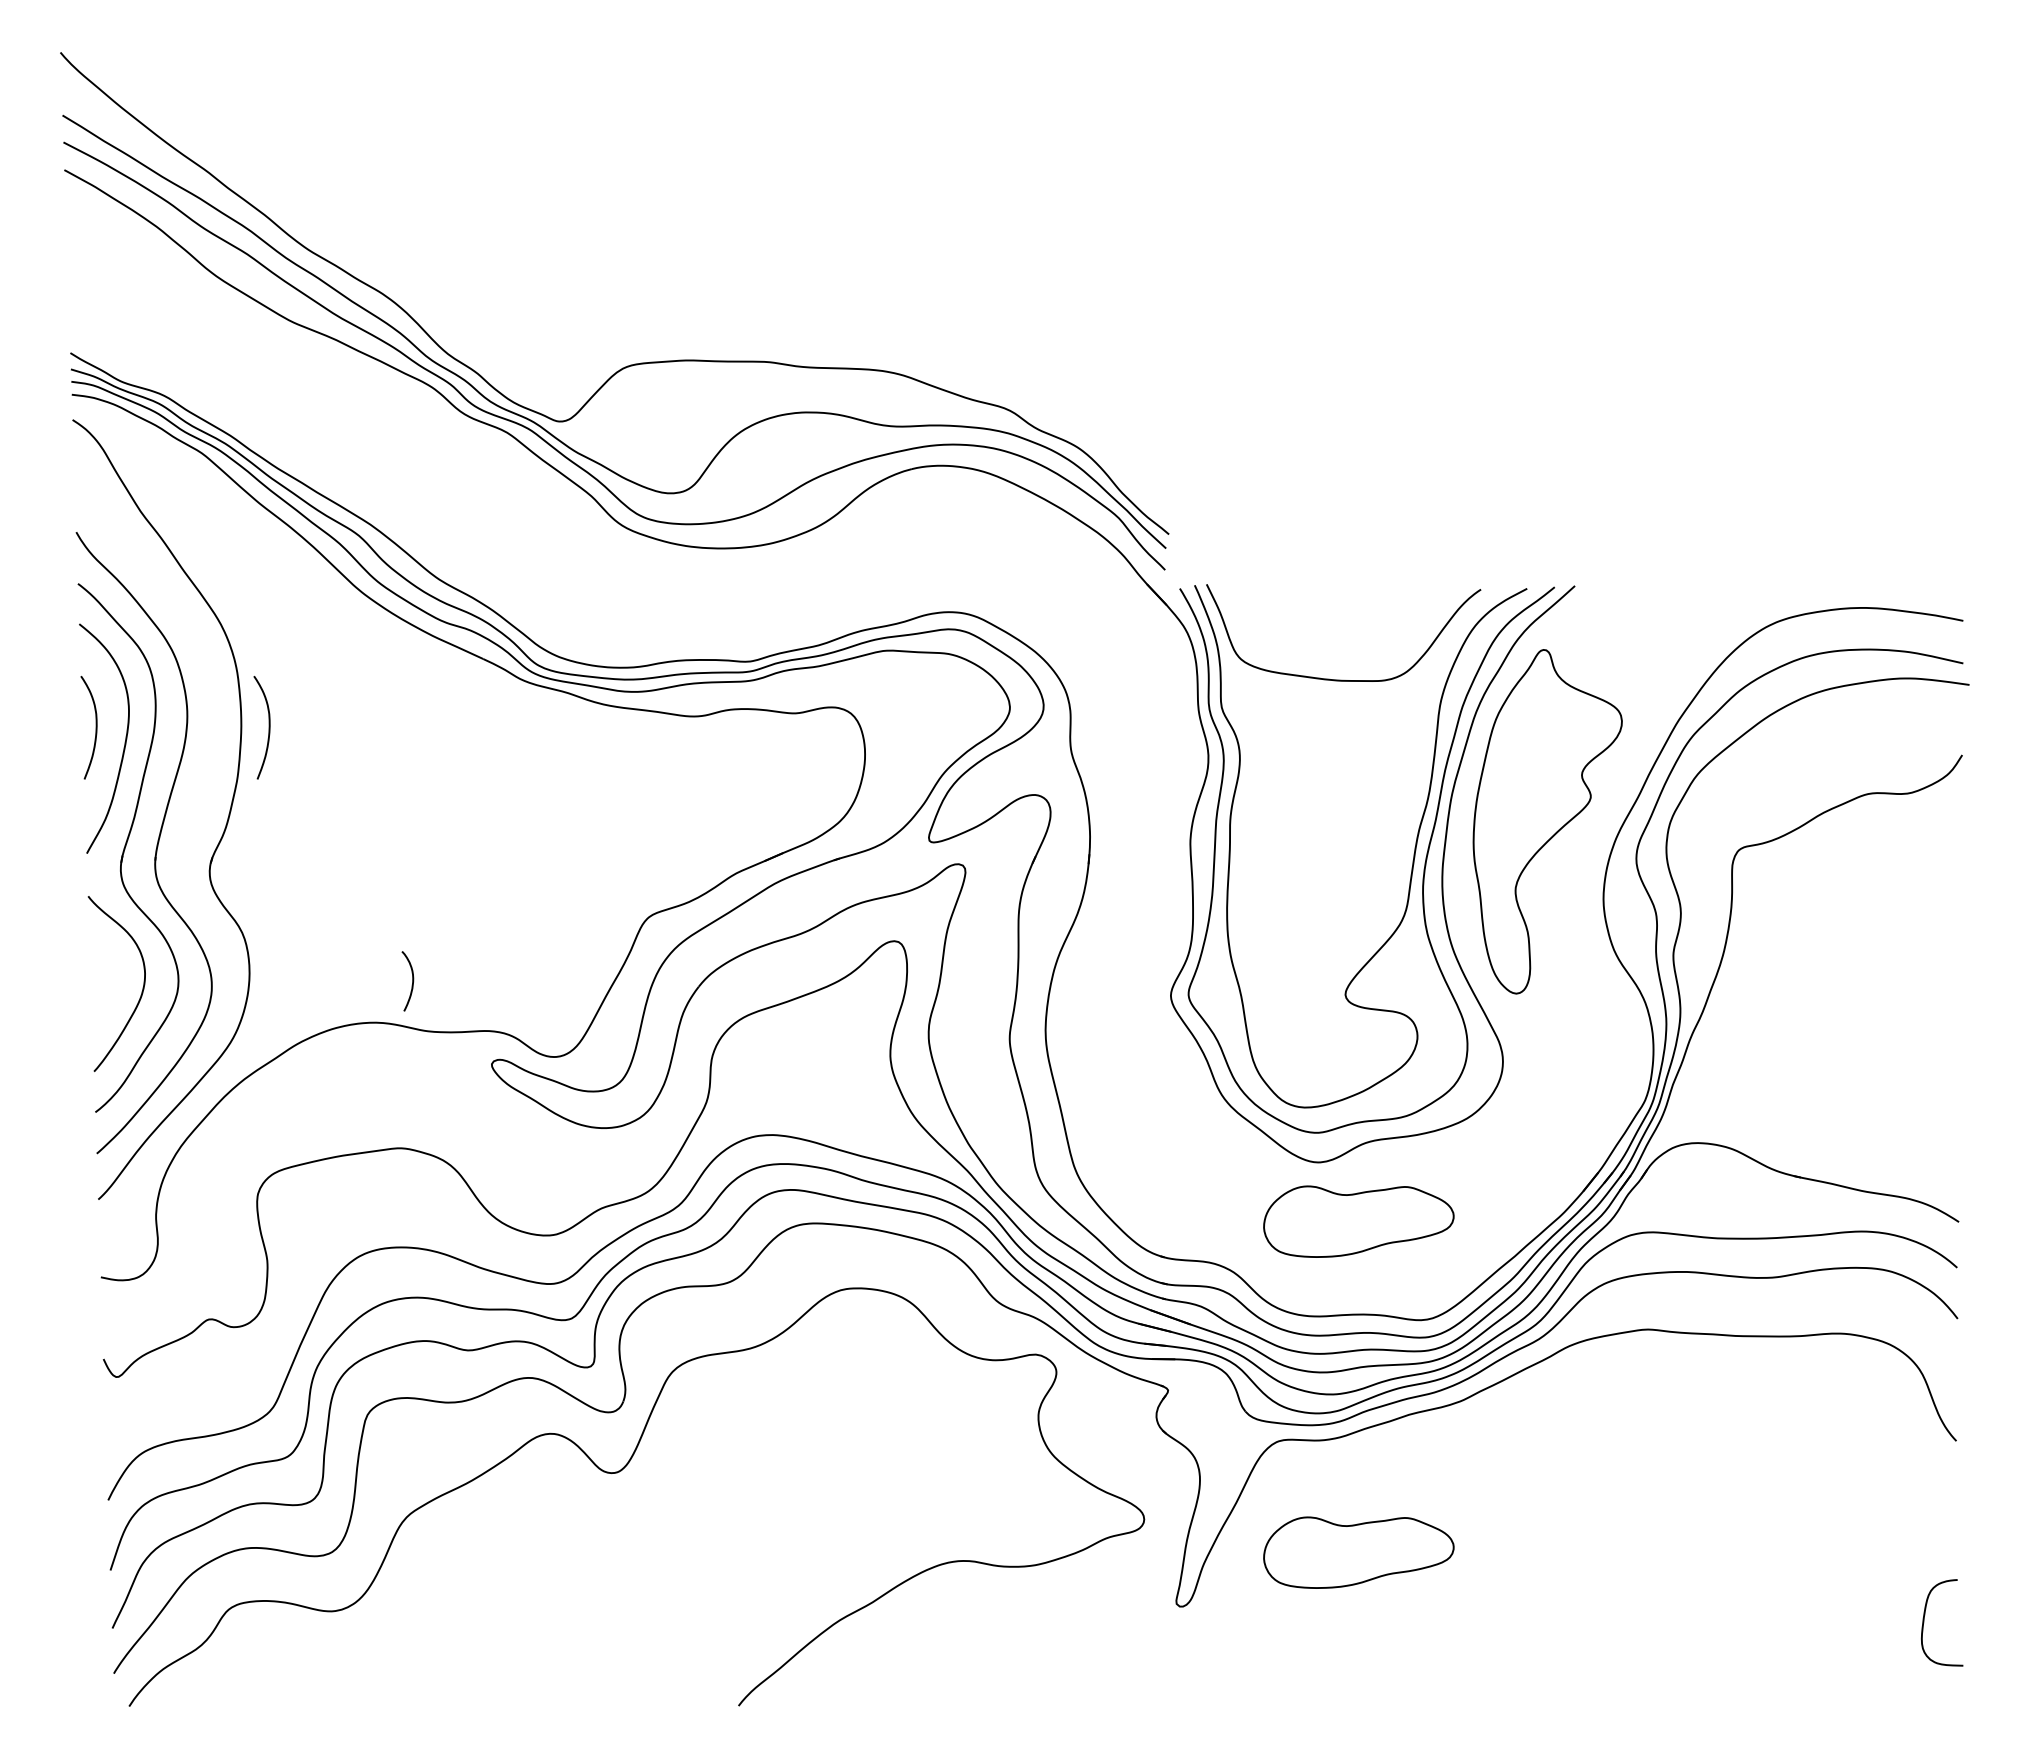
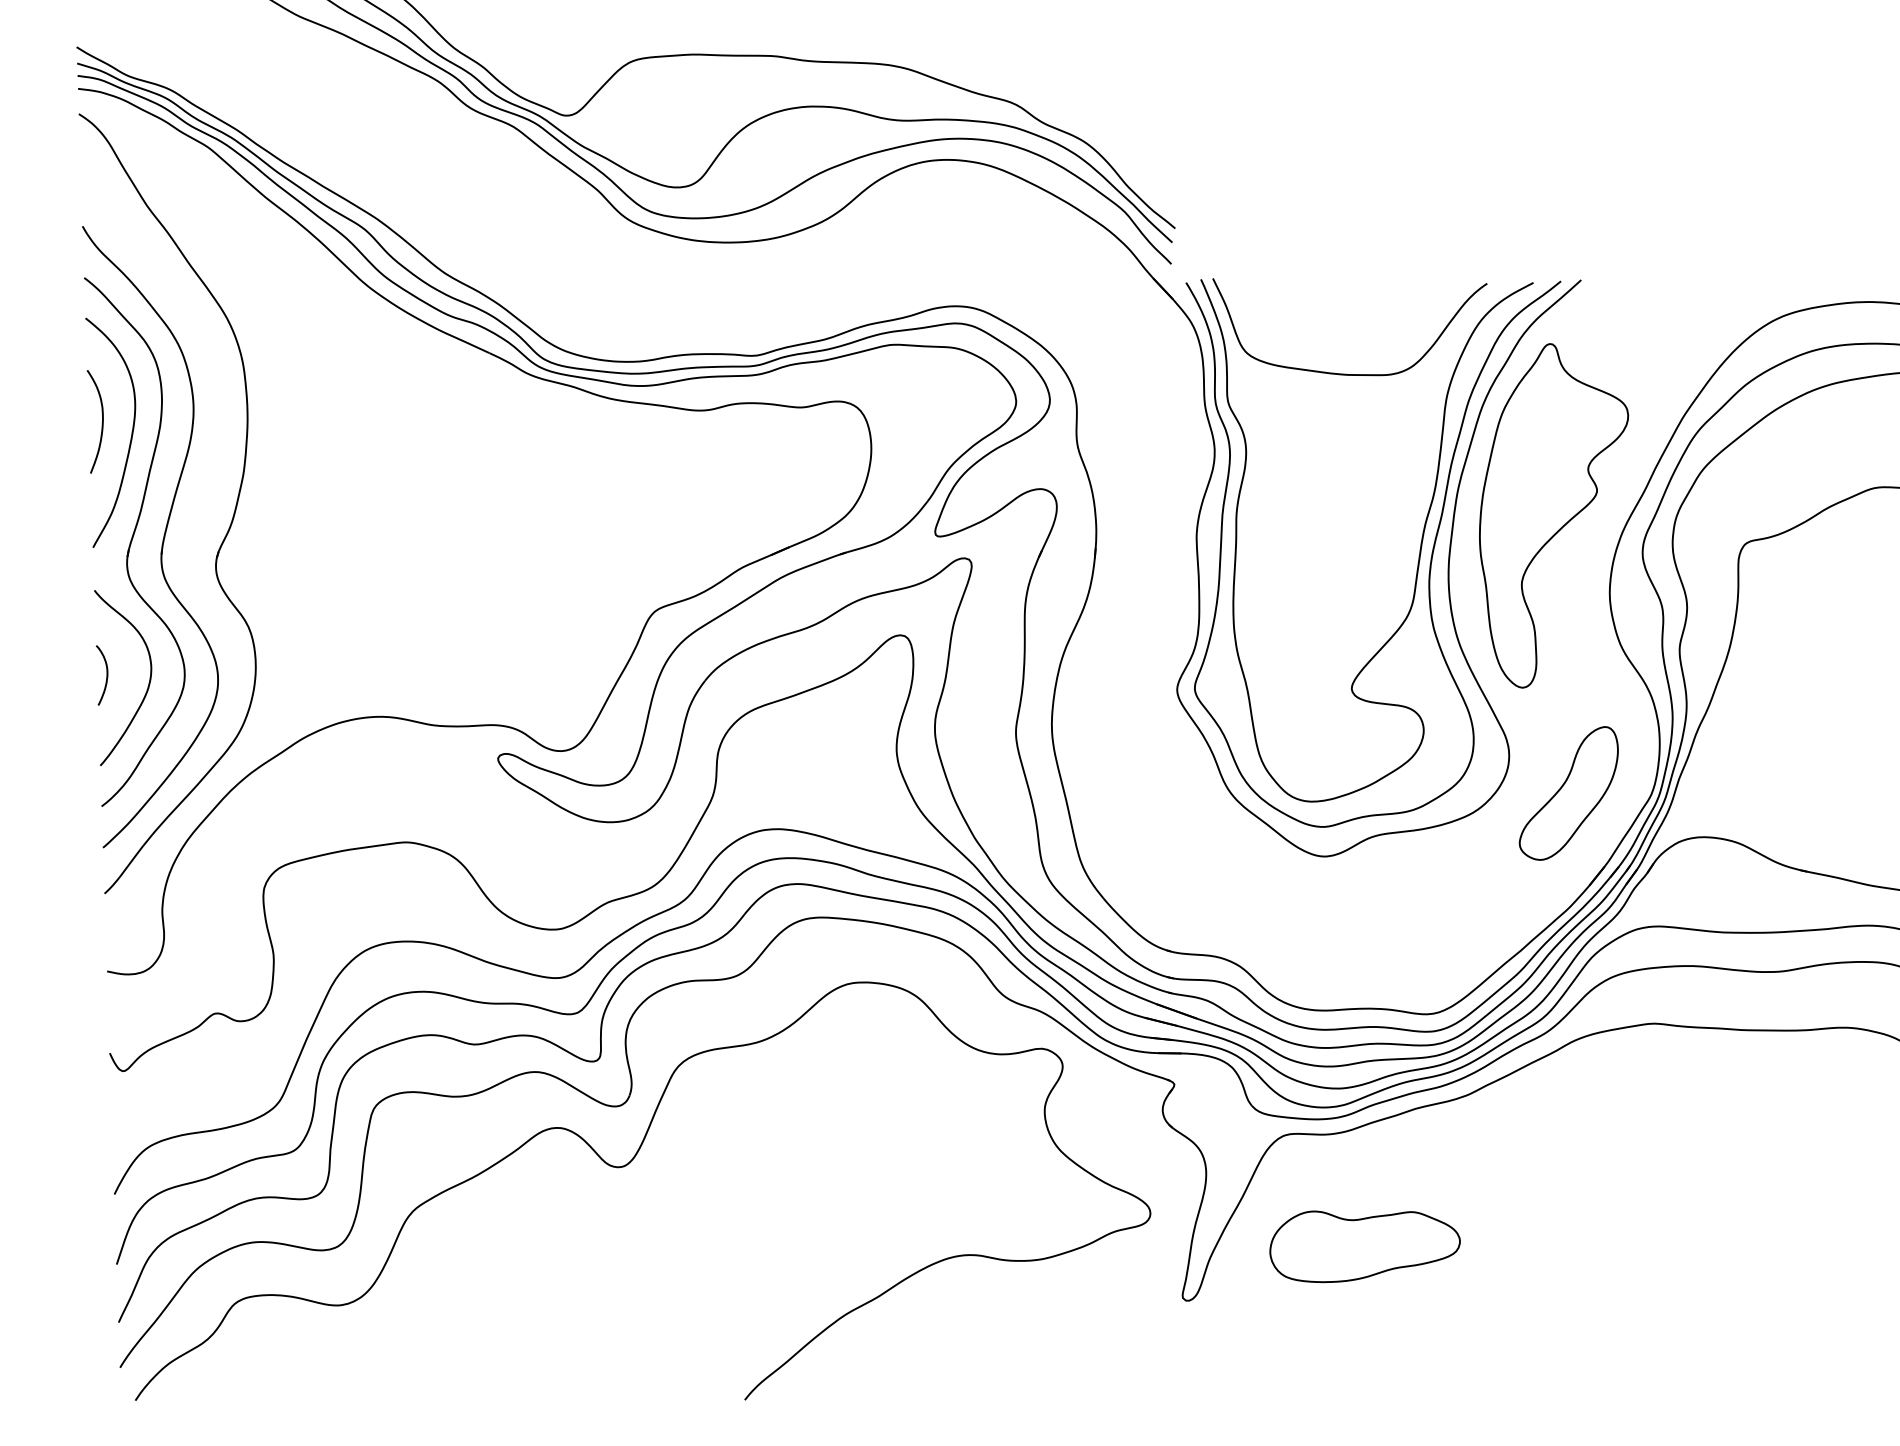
curve: (268, 727) -> (274, 421), removed
curve: (412, 981) -> (106, 675), moved
part: (1562, 1099) -> (1568, 793), added
part: (1358, 1221) -> (1364, 915), removed

